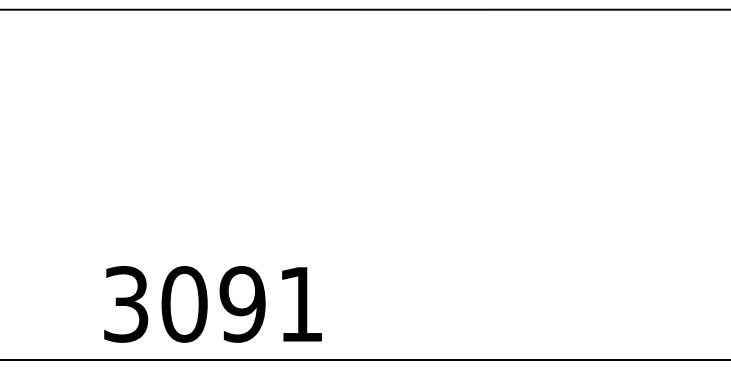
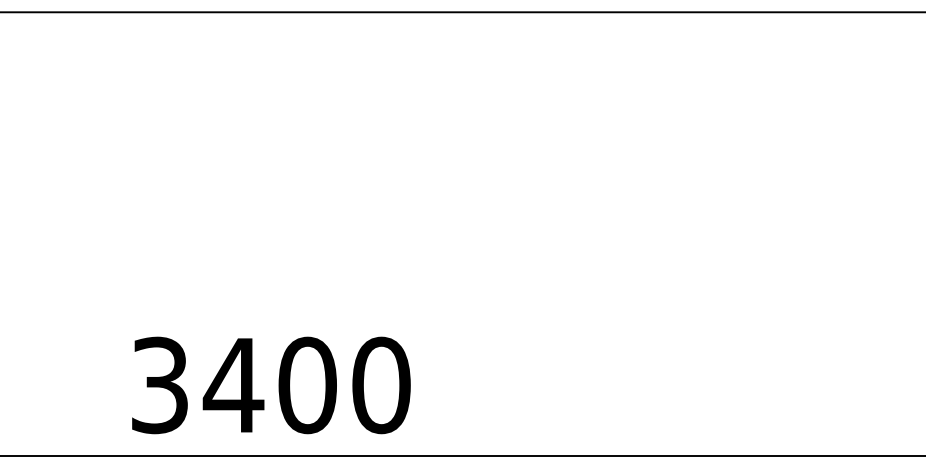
text: (241, 304) -> (306, 385), 3091 -> 3400

